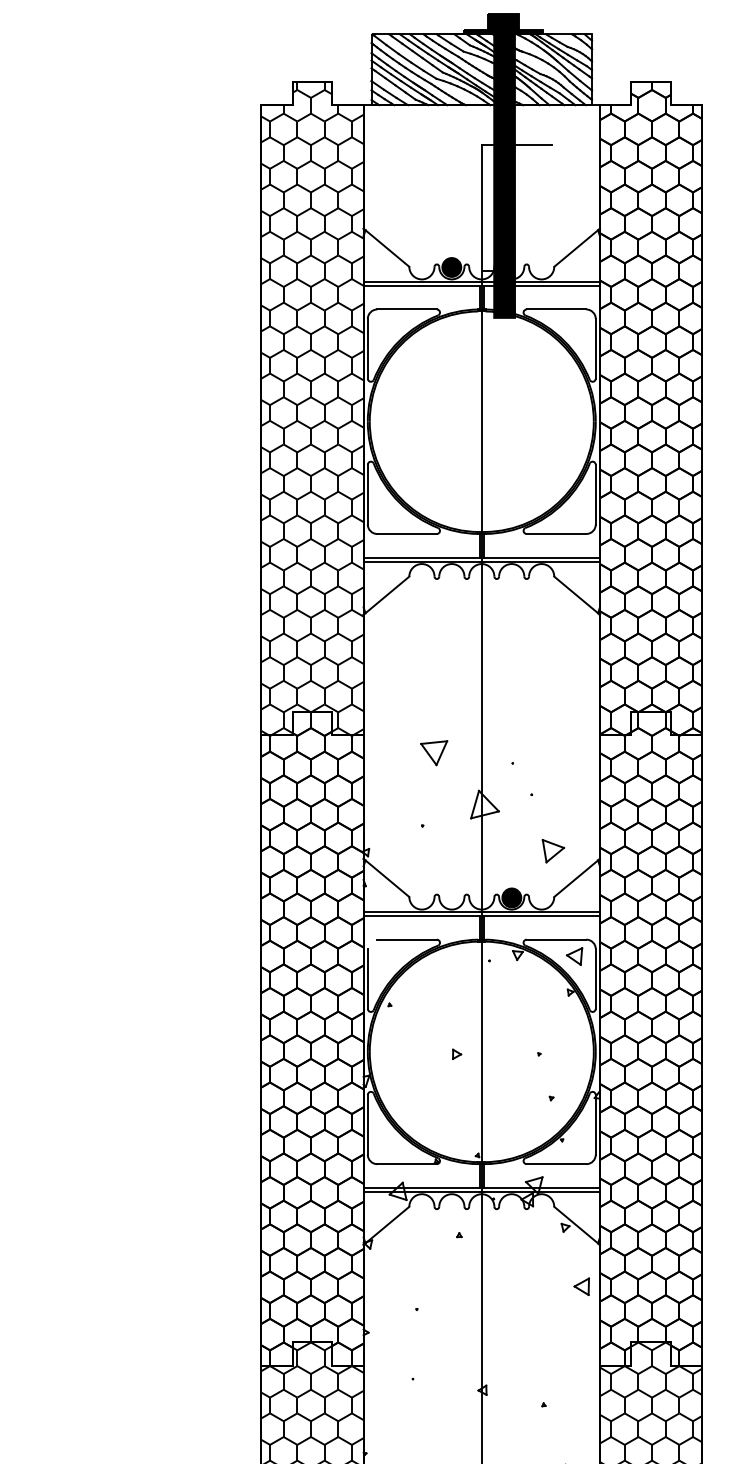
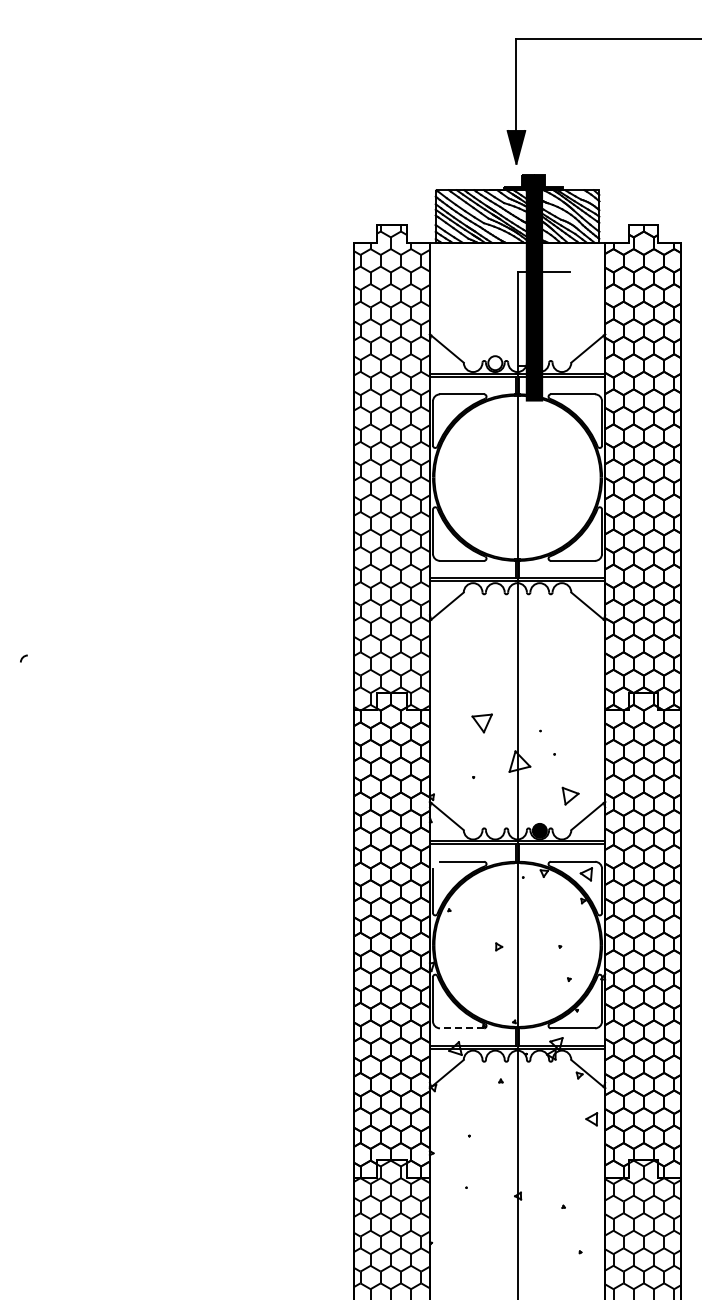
fill: (452, 267) -> (495, 363), removed
line: (406, 1164) -> (461, 1028), solid -> dashed

